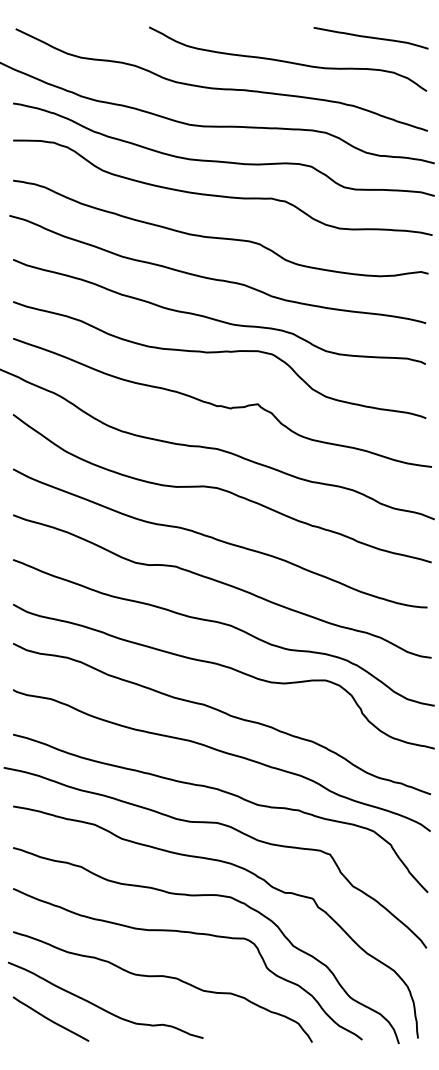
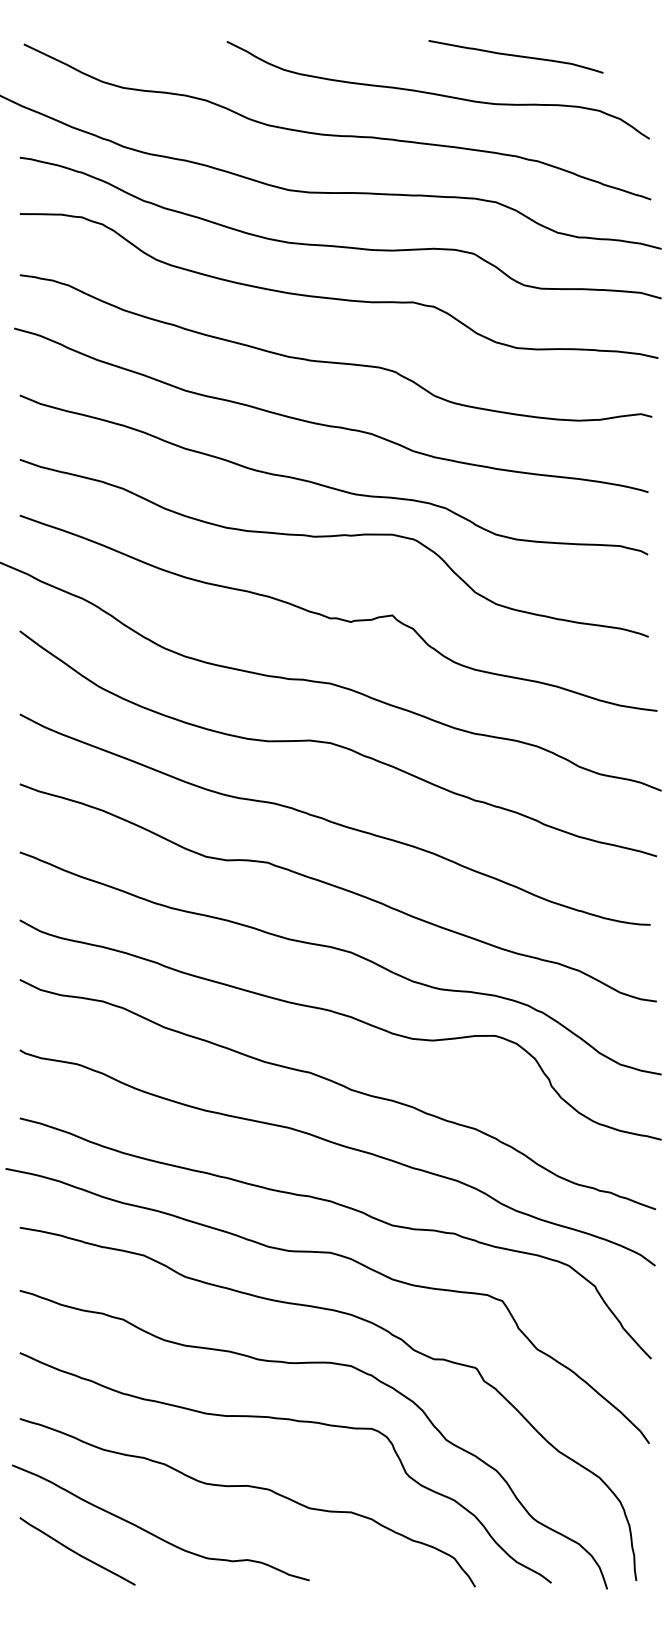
curve: (370, 38) -> (515, 57), moved

